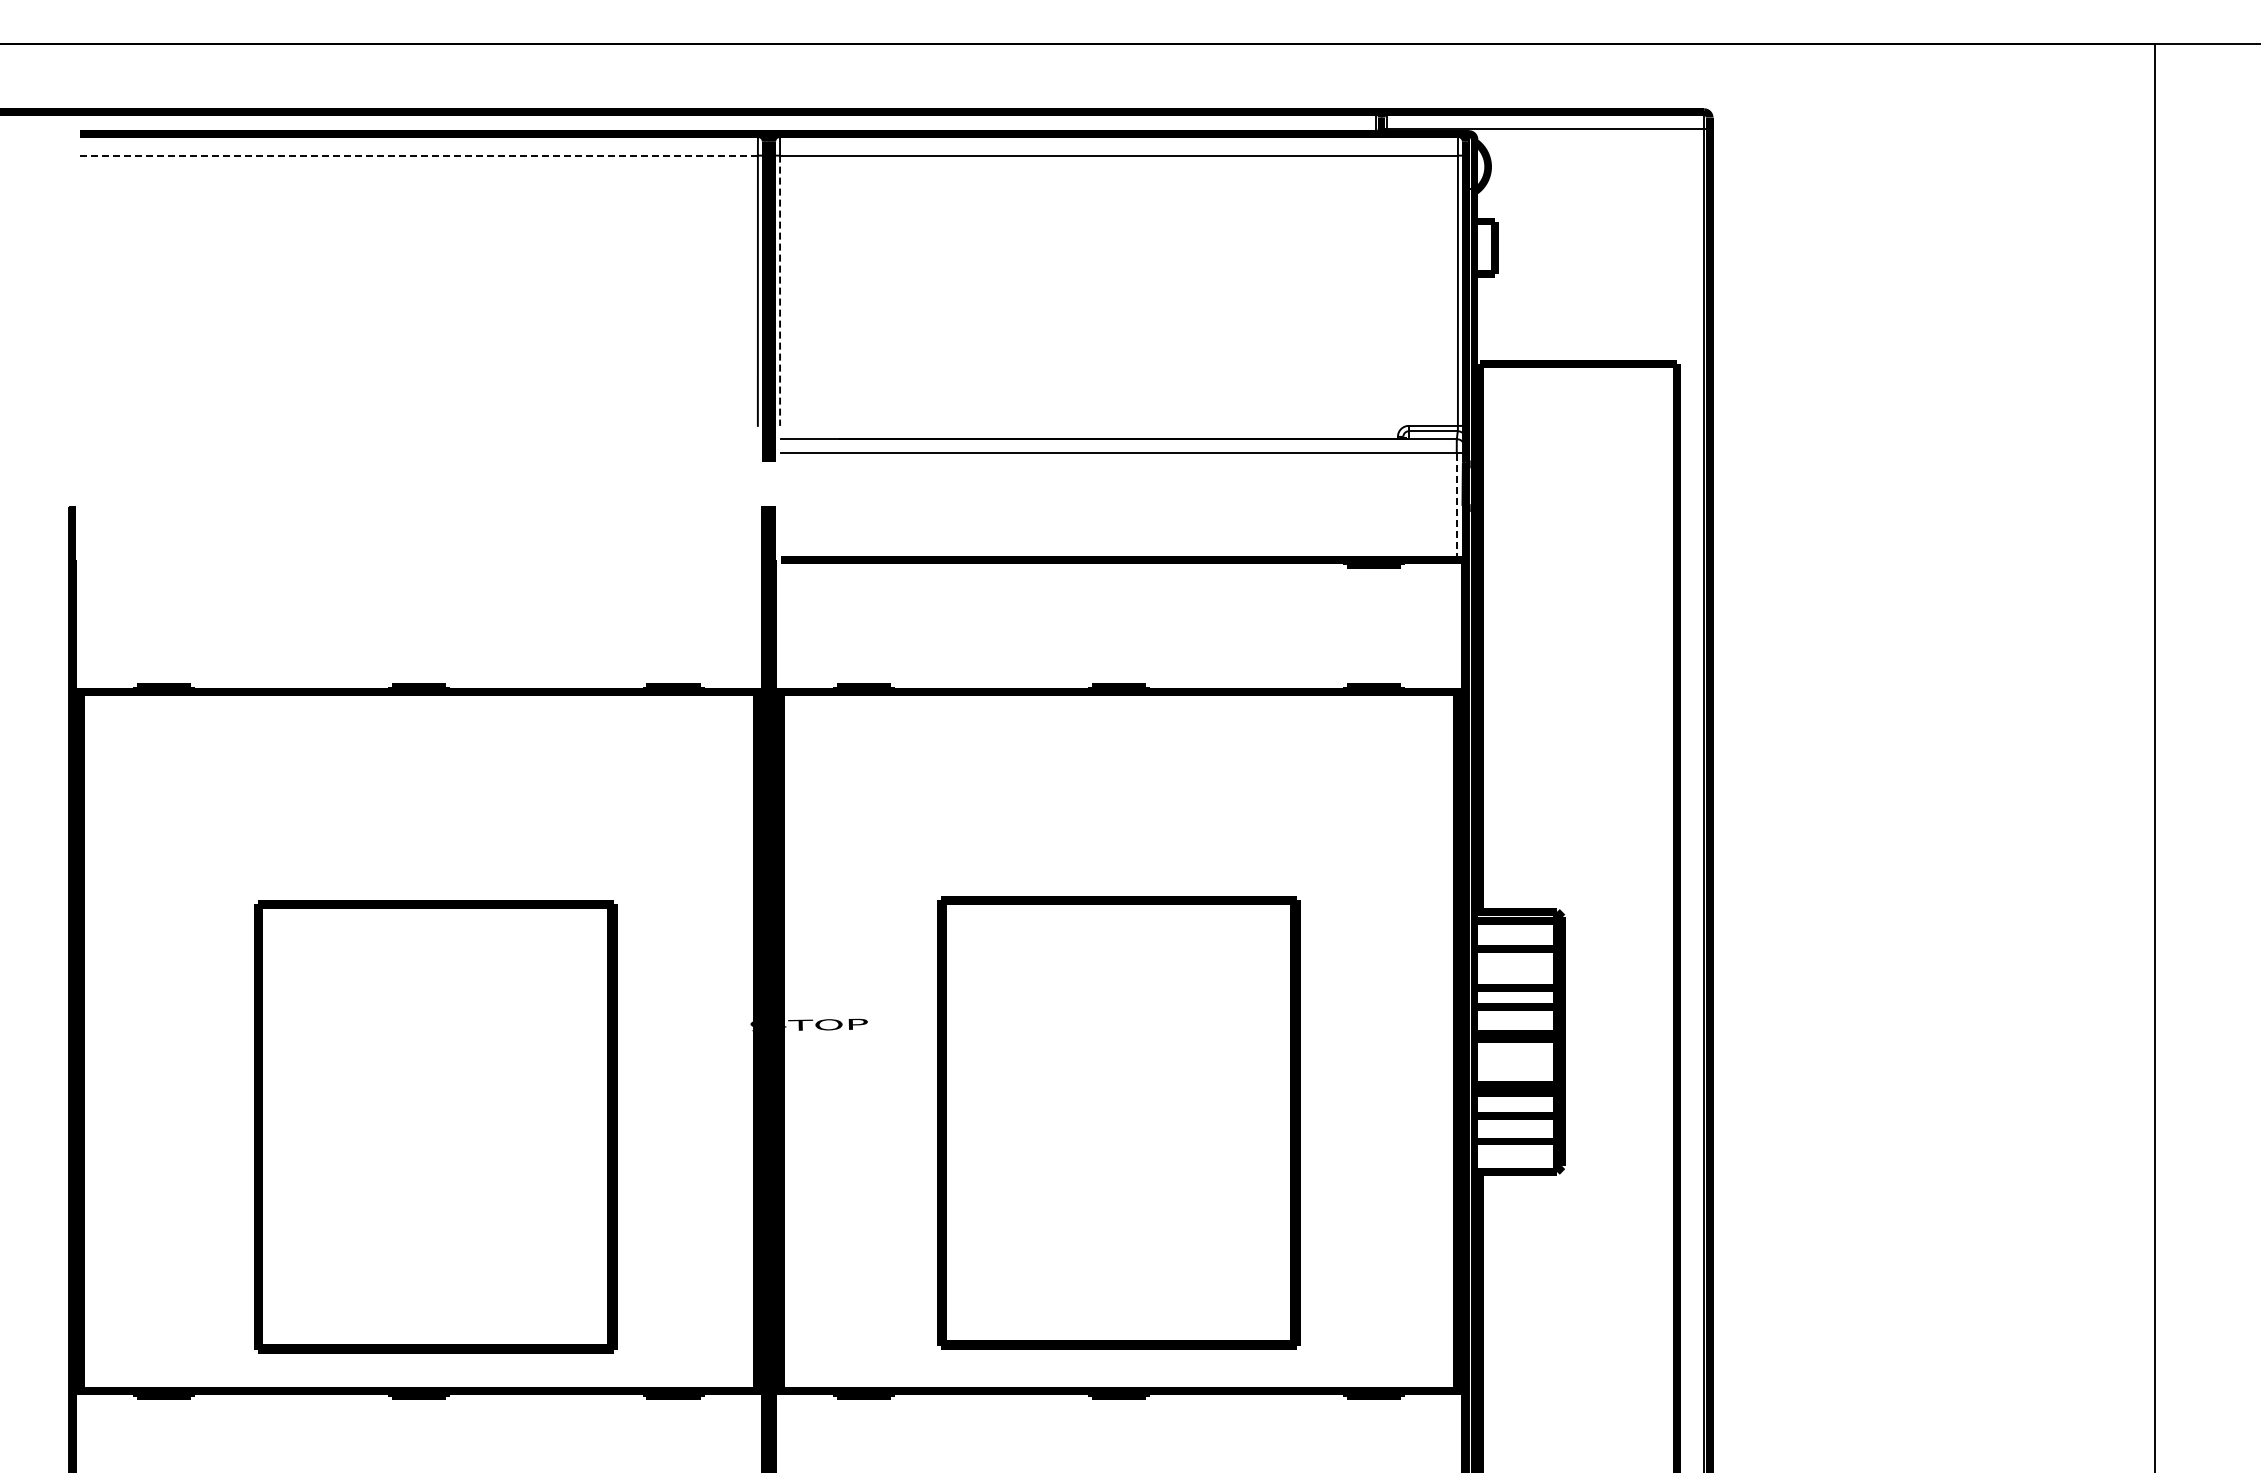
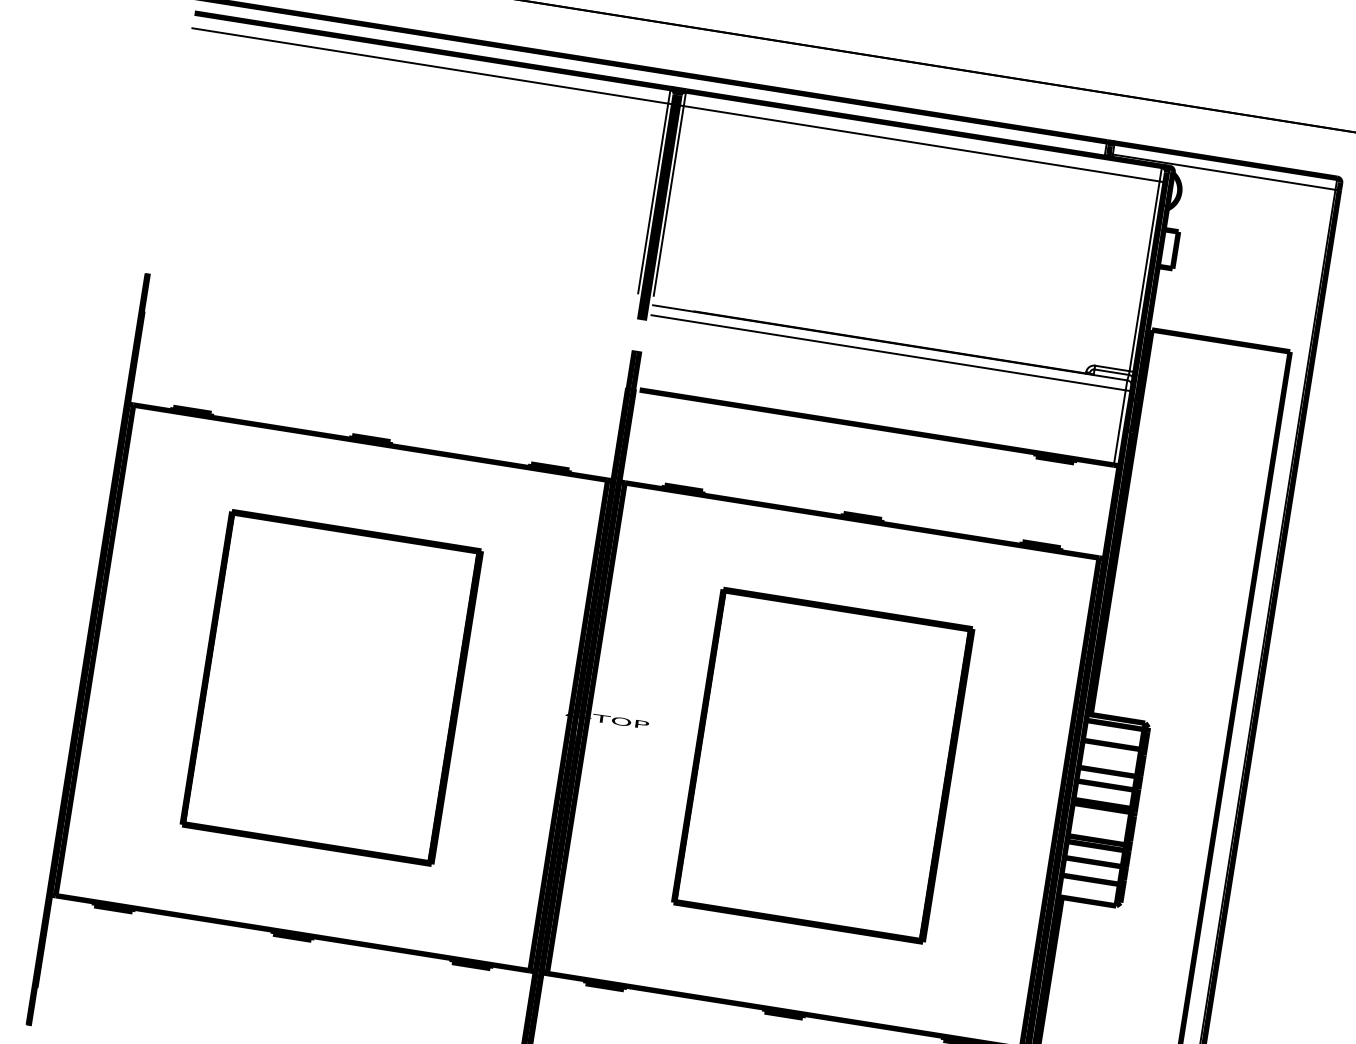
line: (418, 155) -> (430, 65), dashed -> solid
line: (780, 291) -> (669, 201), dashed -> solid
line: (1456, 506) -> (1119, 427), dashed -> solid
text: (751, 1026) -> (566, 714), 9-TOP -> 4-TOP
part: (1118, 1122) -> (822, 765), moved
part: (435, 1126) -> (331, 687), moved

